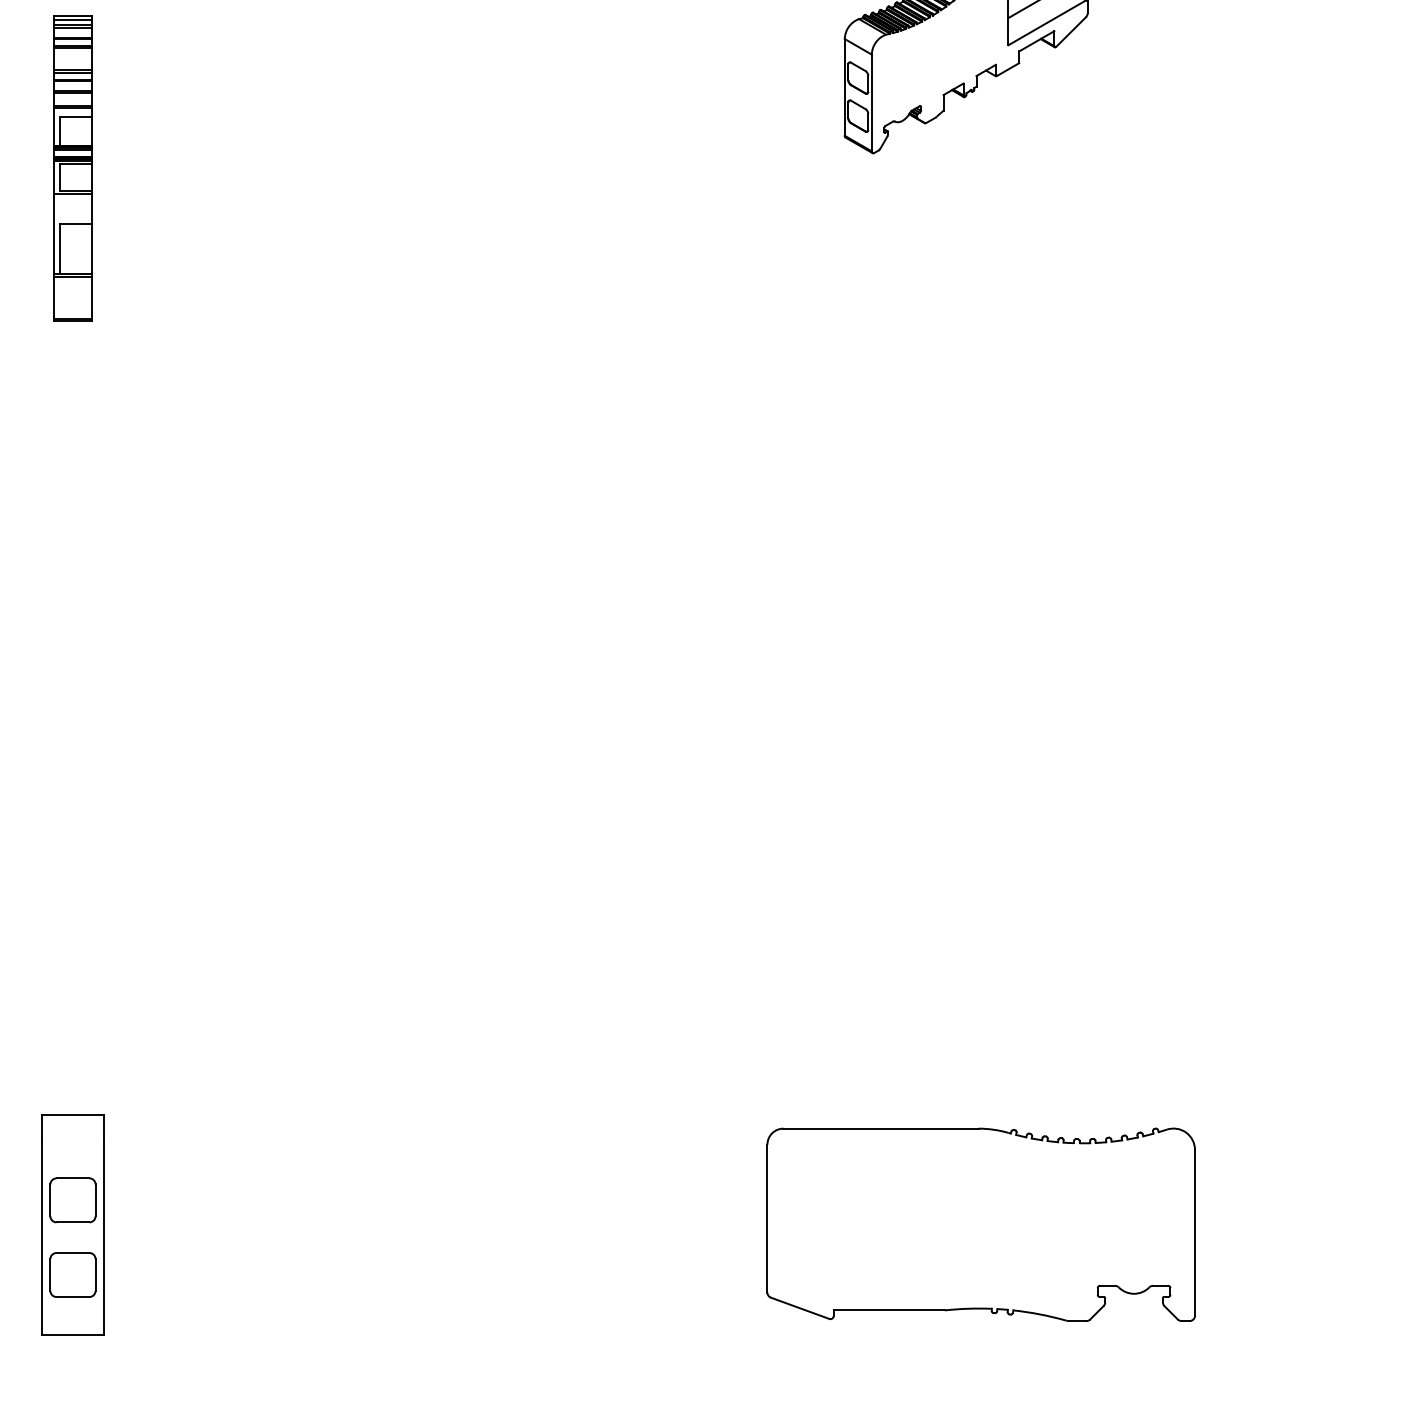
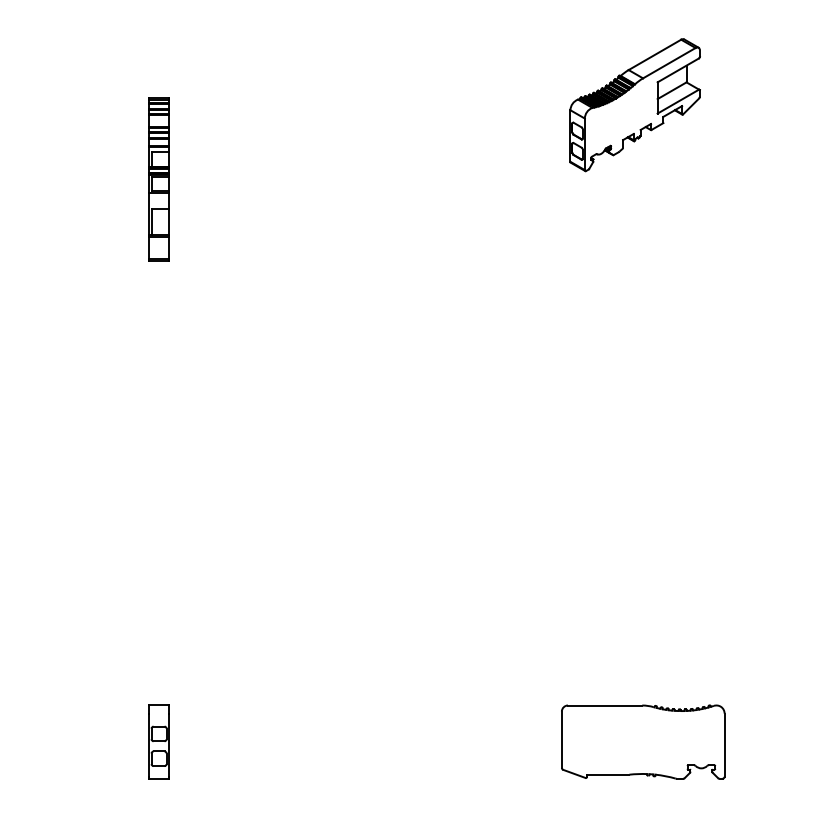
part: (71, 1223) -> (158, 741), size x0.62
part: (981, 1223) -> (643, 741), size x0.71

